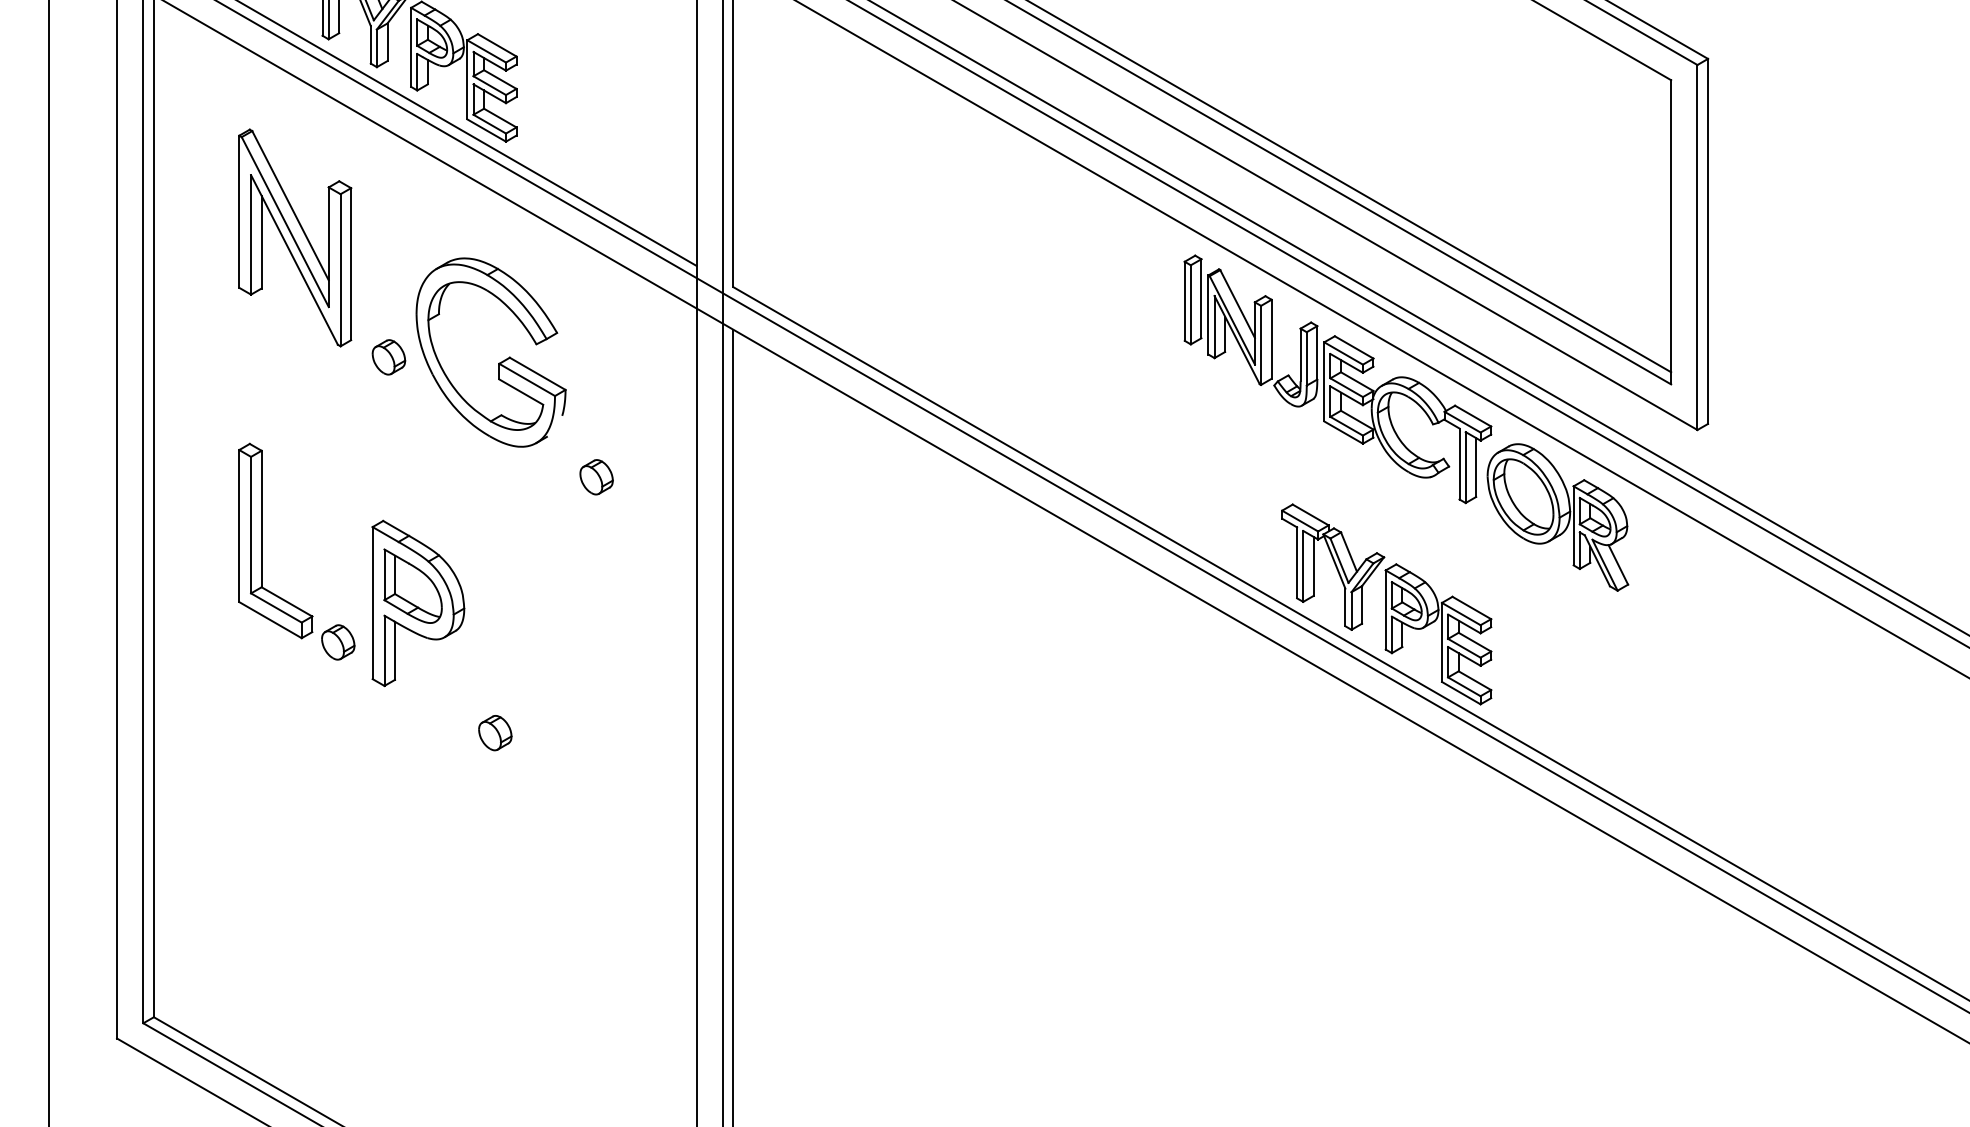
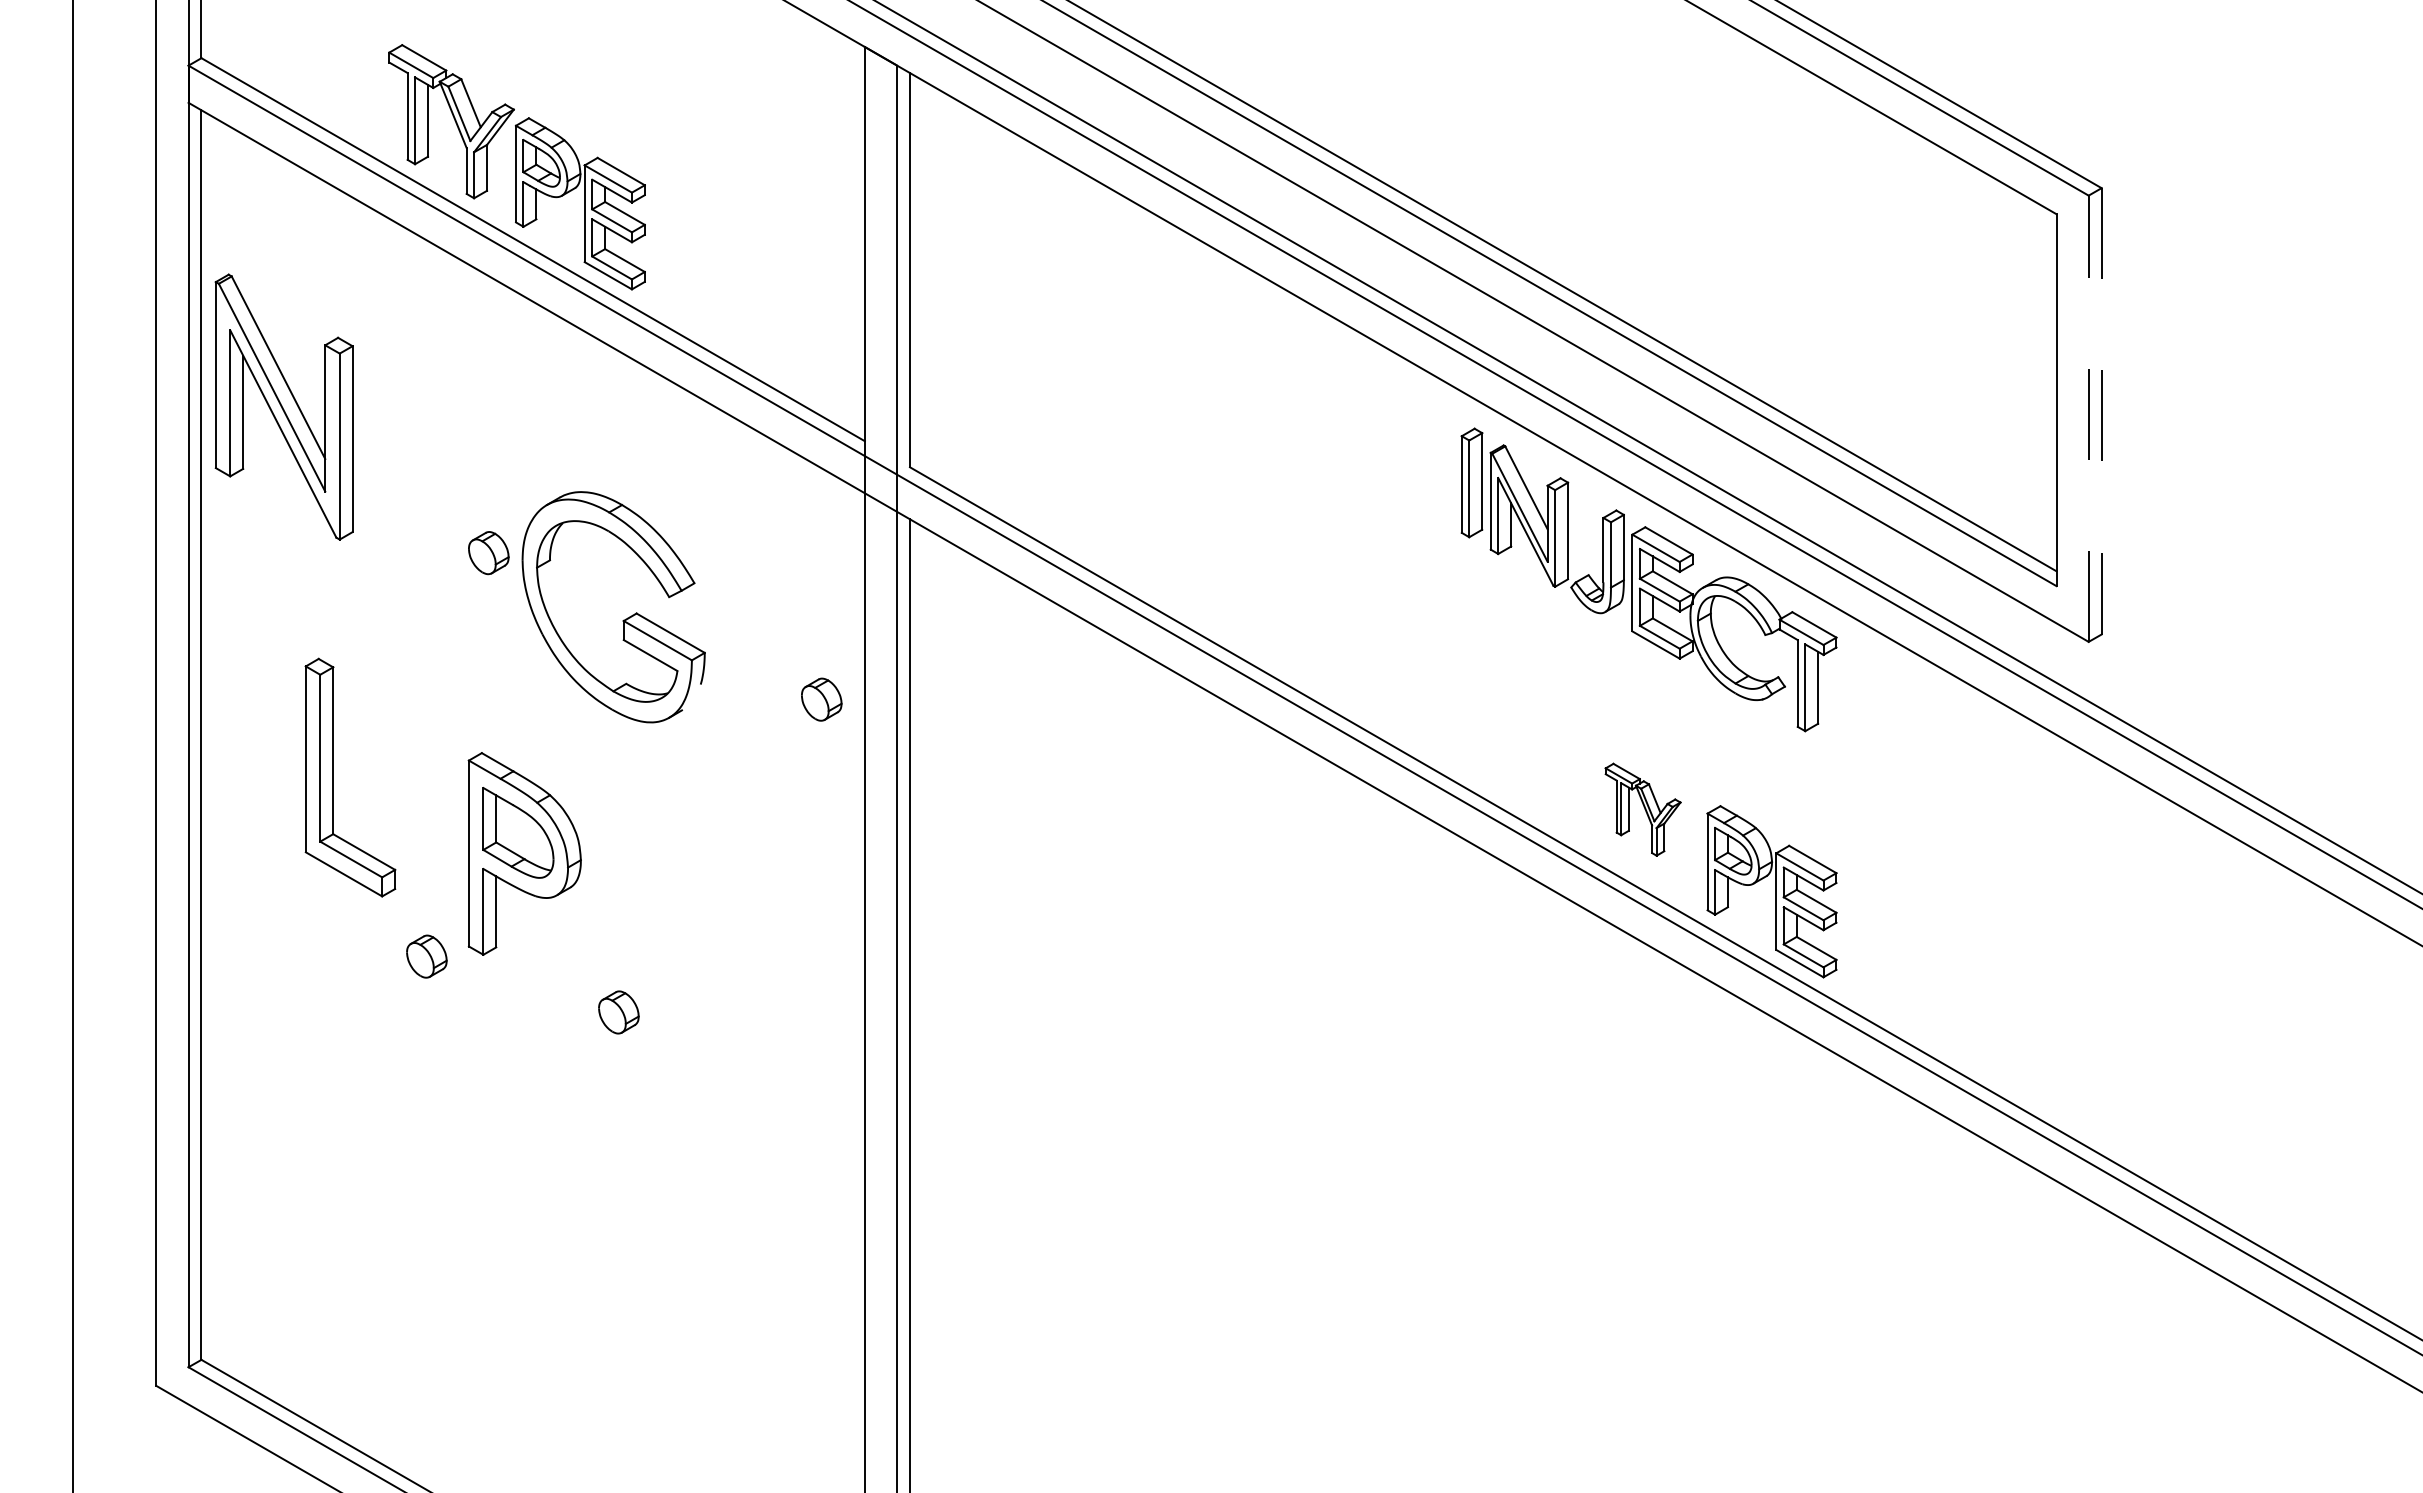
part: (294, 237) -> (283, 406), moved
line: (1707, 241) -> (2101, 411), solid -> dashed
line: (1697, 247) -> (2088, 418), solid -> dashed
part: (499, 362) -> (623, 619), moved
part: (596, 477) -> (821, 699), moved
part: (1557, 517) -> (1917, 748), removed
part: (1332, 567) -> (1642, 809), size x0.6
part: (337, 642) -> (426, 956), moved

